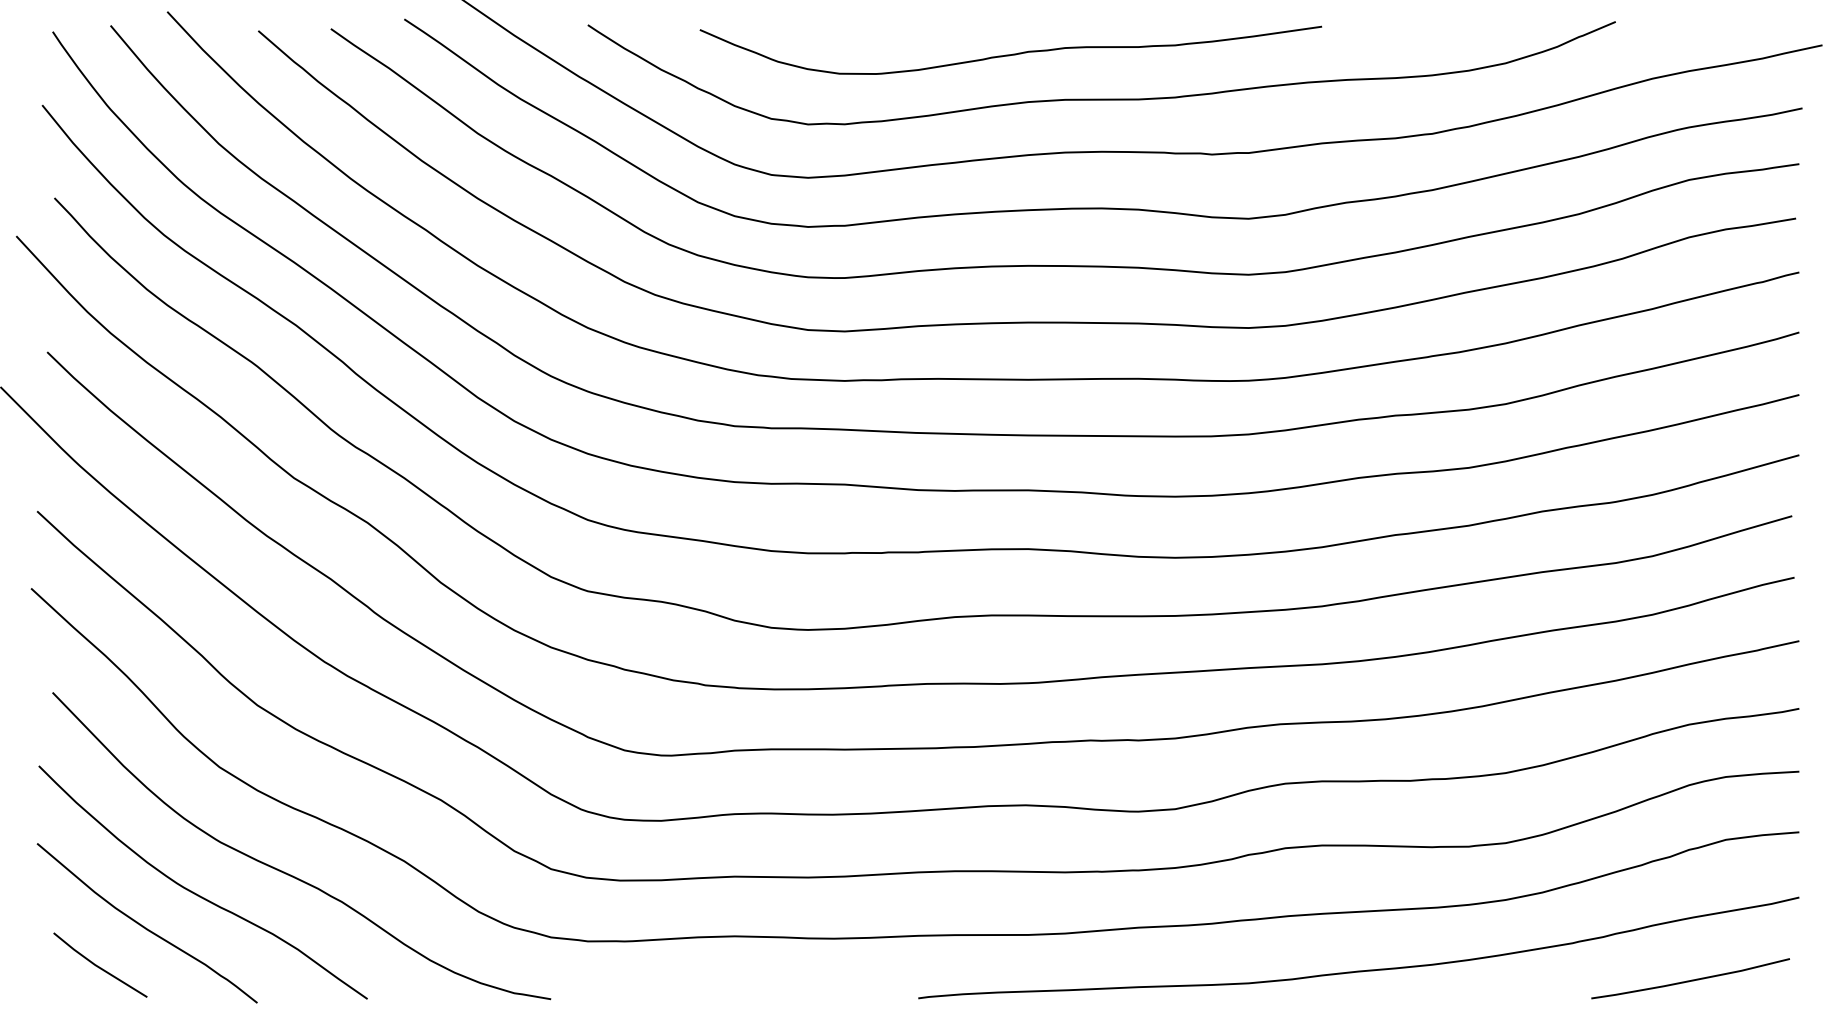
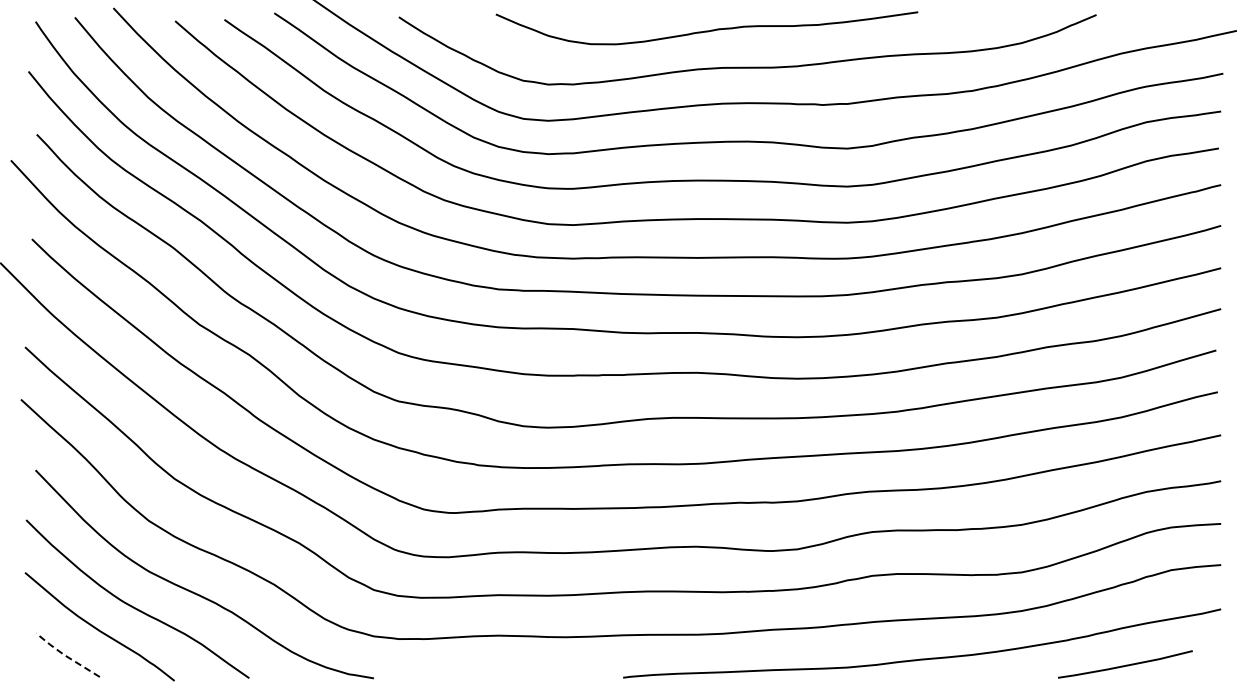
curve: (1010, 53) -> (706, 30), moved
line: (98, 967) -> (66, 656), solid -> dashed
line: (1692, 978) -> (1126, 664), moved

